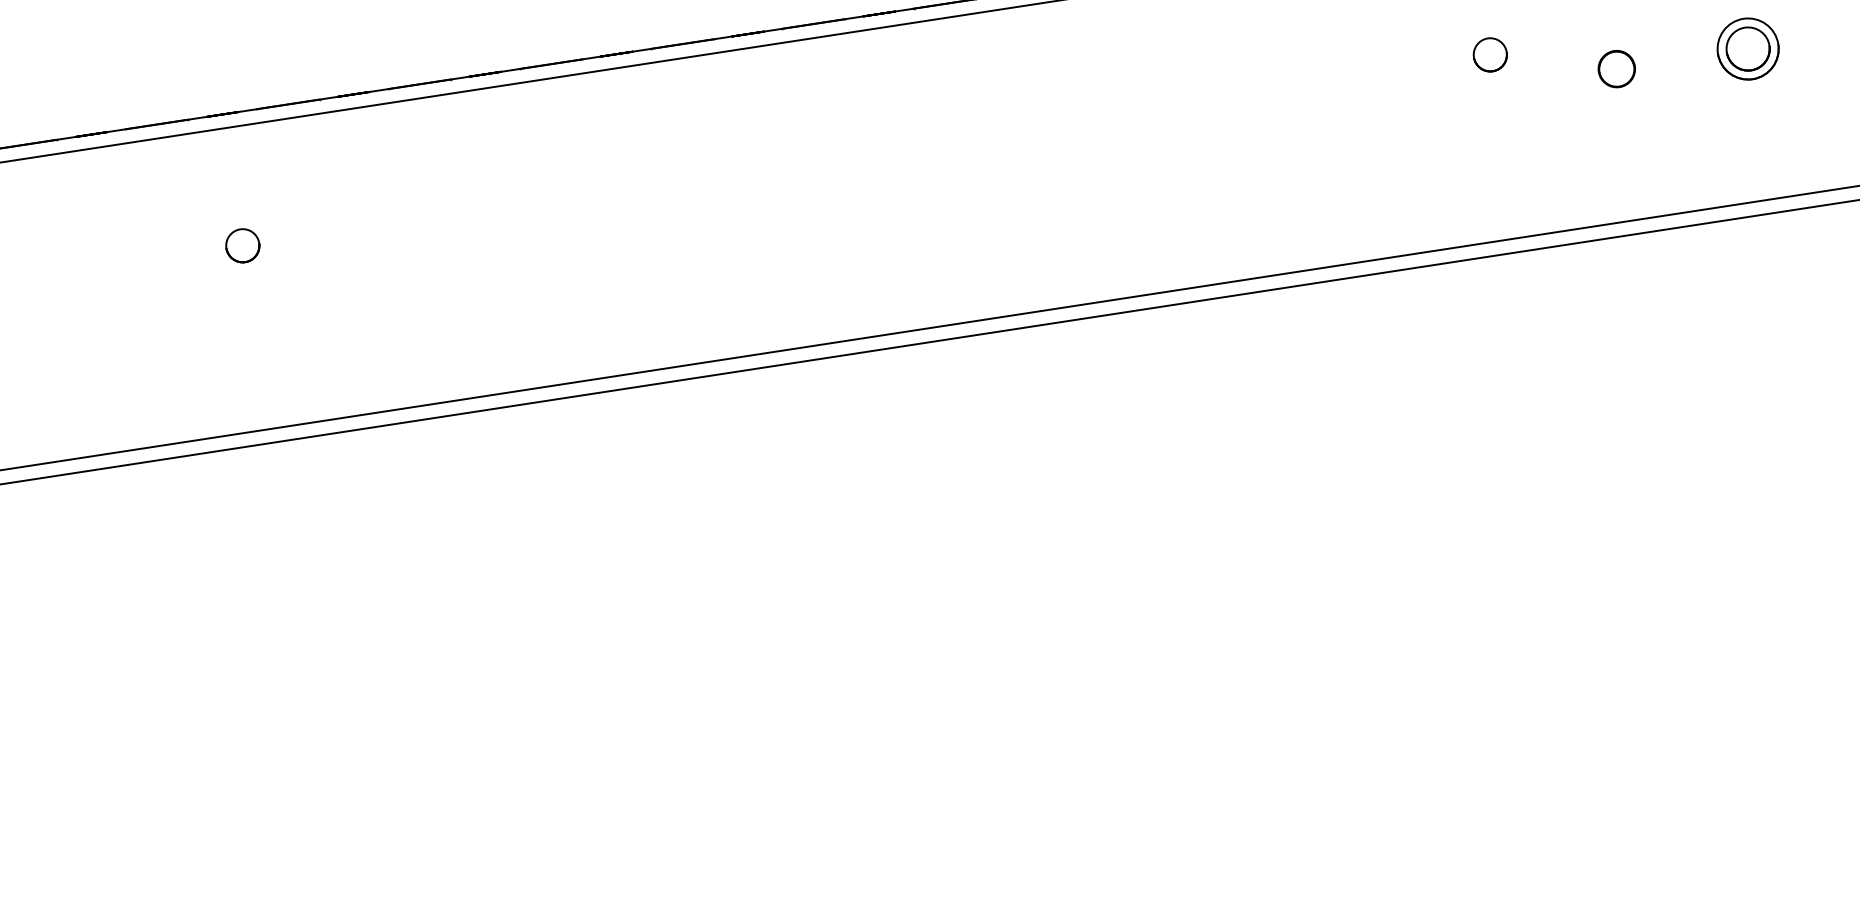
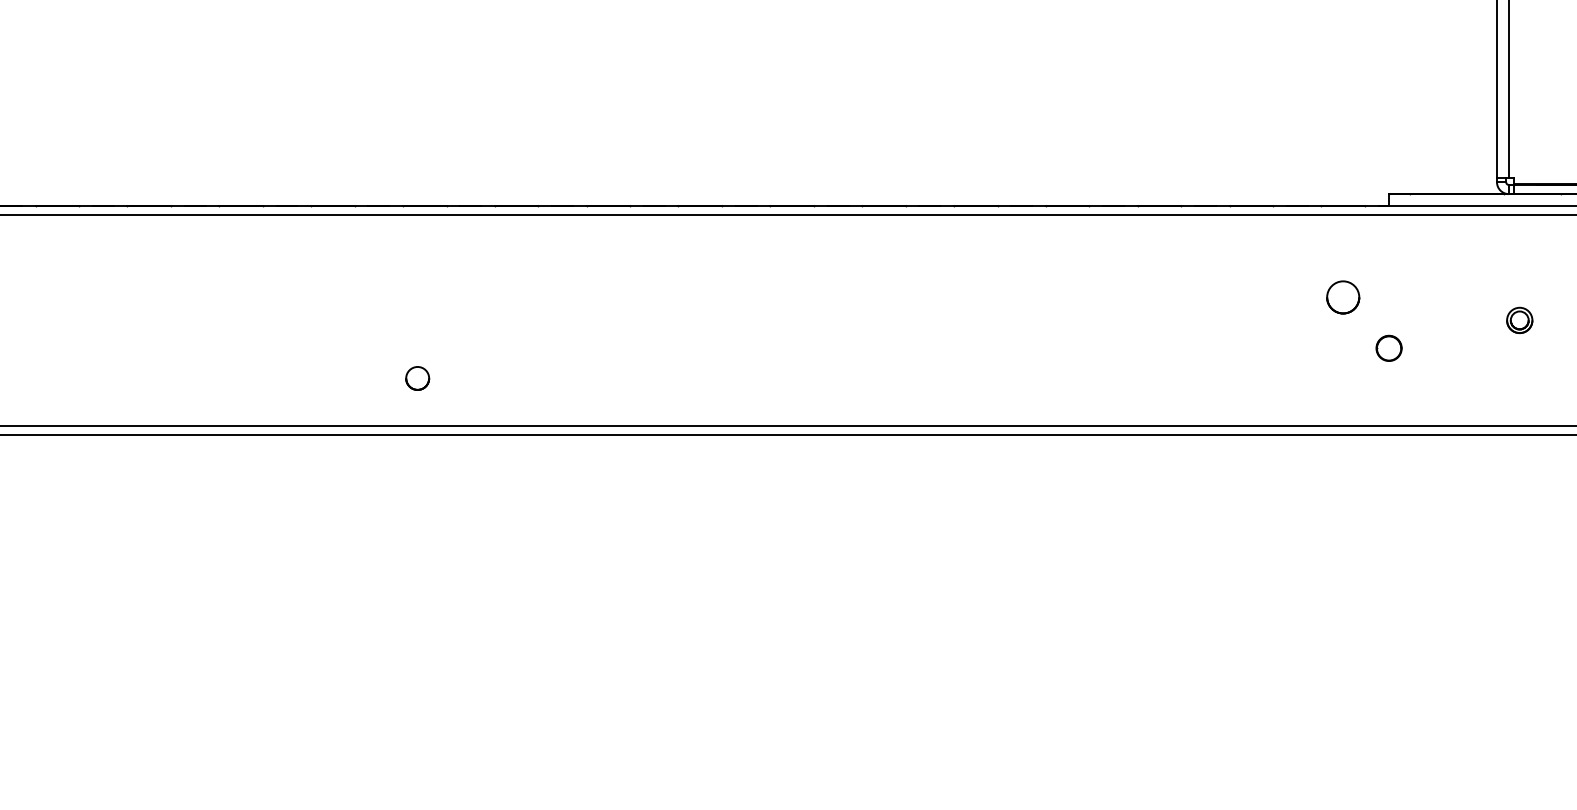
part: (1747, 49) -> (1519, 320), size x0.6
part: (1489, 55) -> (1342, 297), size x1.4
circle: (1615, 67) -> (1388, 347), moved
part: (242, 245) -> (417, 378), moved

